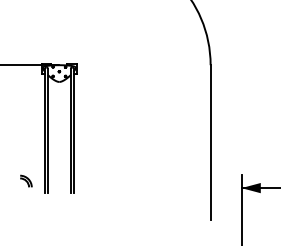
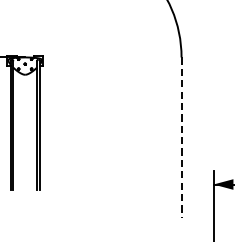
line: (210, 143) -> (181, 138), solid -> dashed

